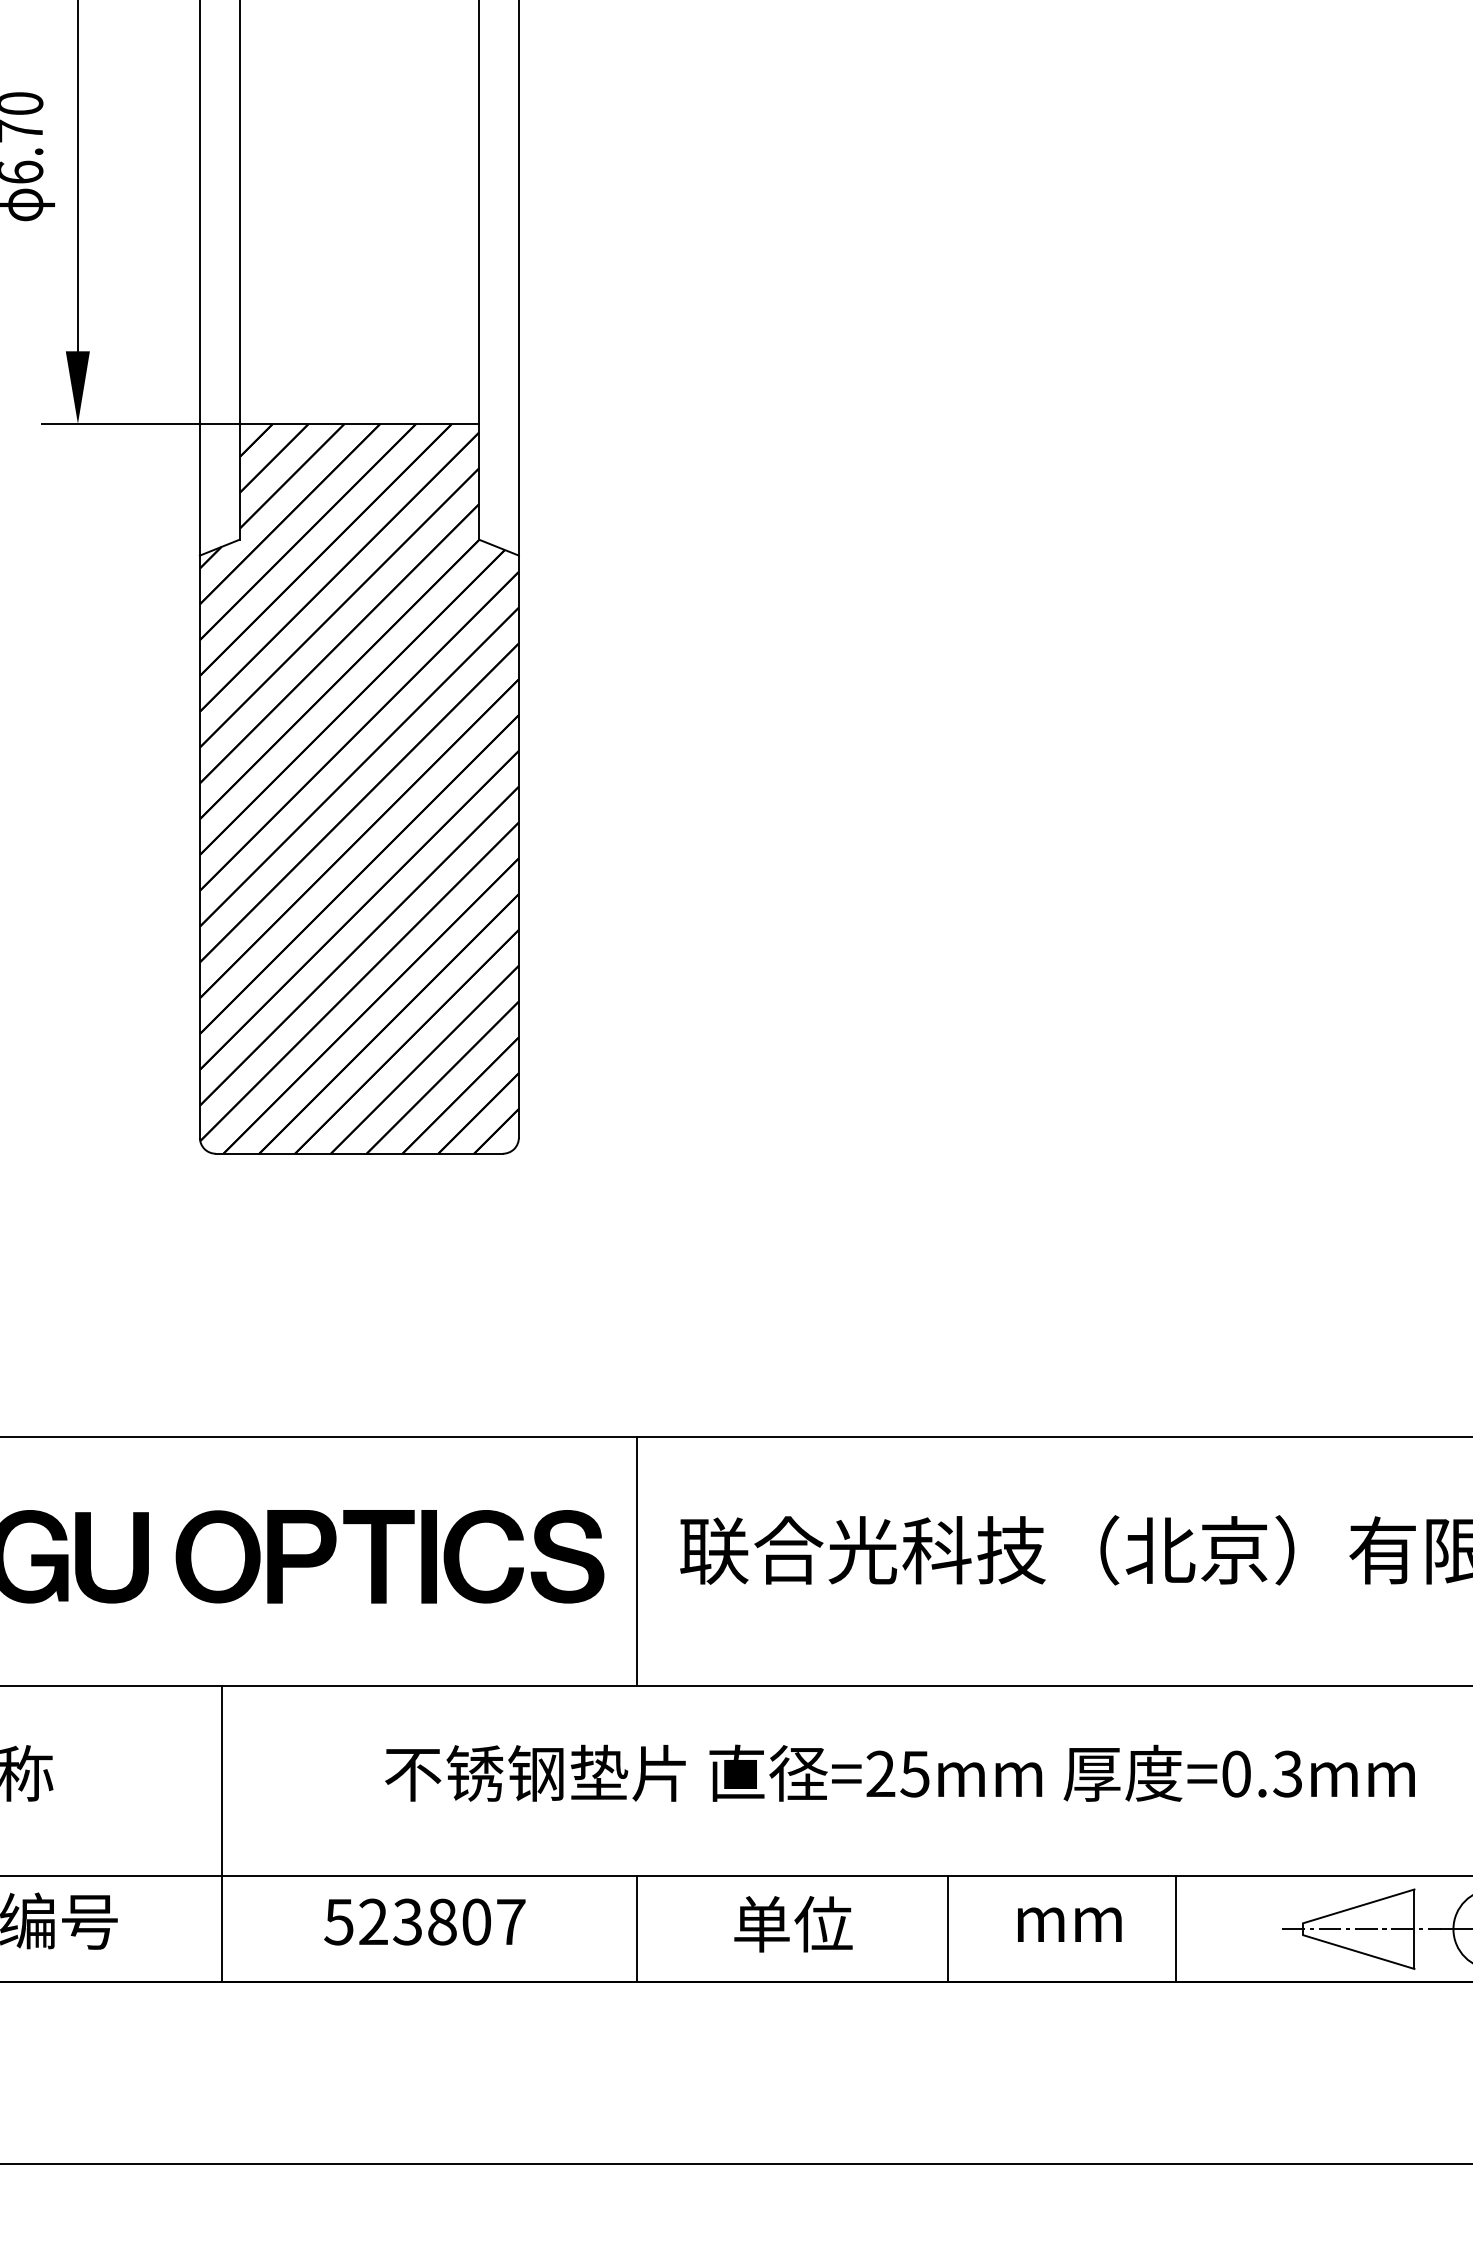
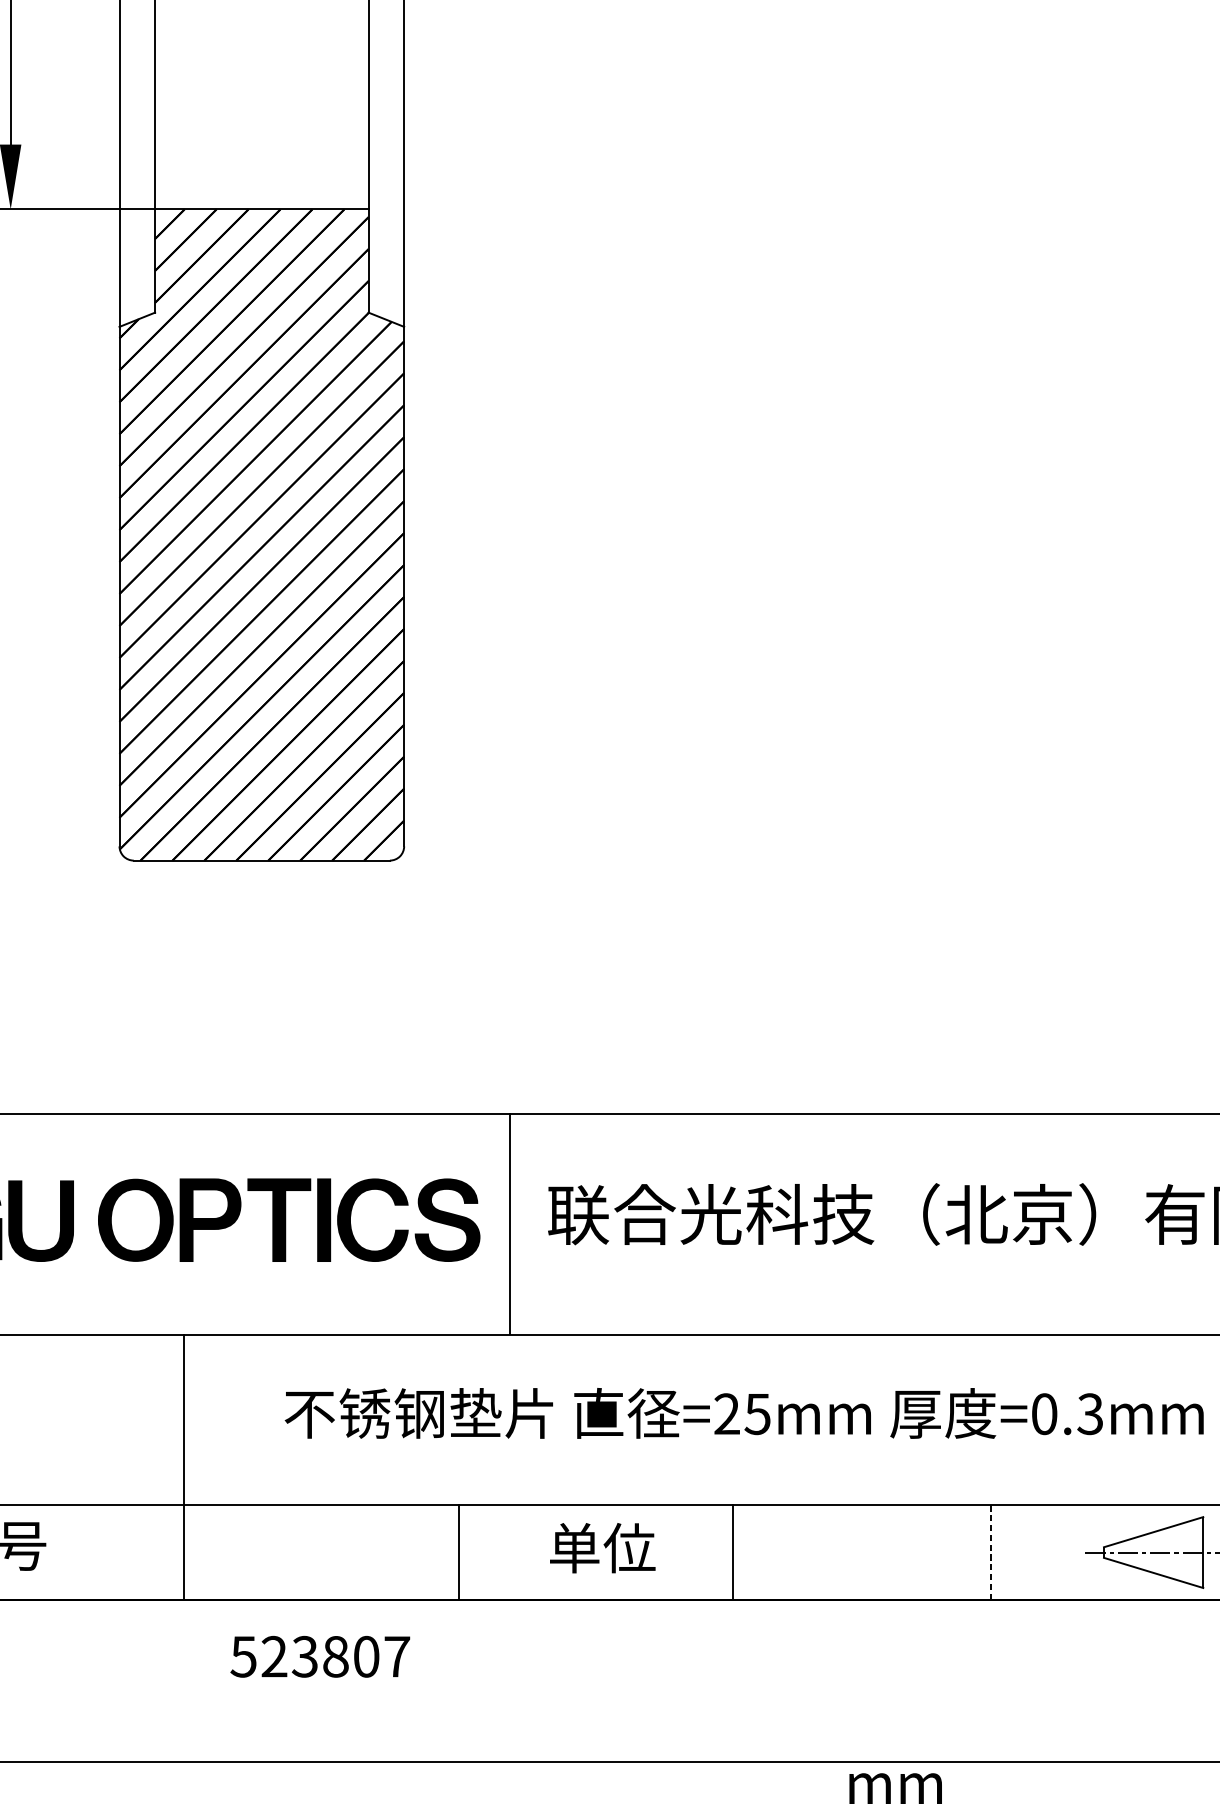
line: (222, 1833) -> (184, 1467), moved
text: (424, 1921) -> (319, 1656), moved
text: (793, 1924) -> (602, 1548), moved
text: (1069, 1924) -> (895, 1788), moved
line: (1176, 1928) -> (990, 1551), solid -> dashed
line: (637, 1929) -> (459, 1552), moved
line: (948, 1929) -> (733, 1552), moved

